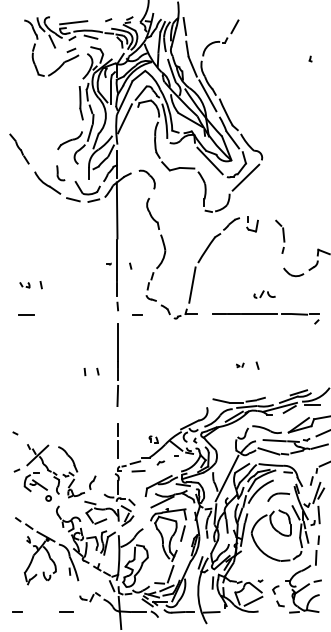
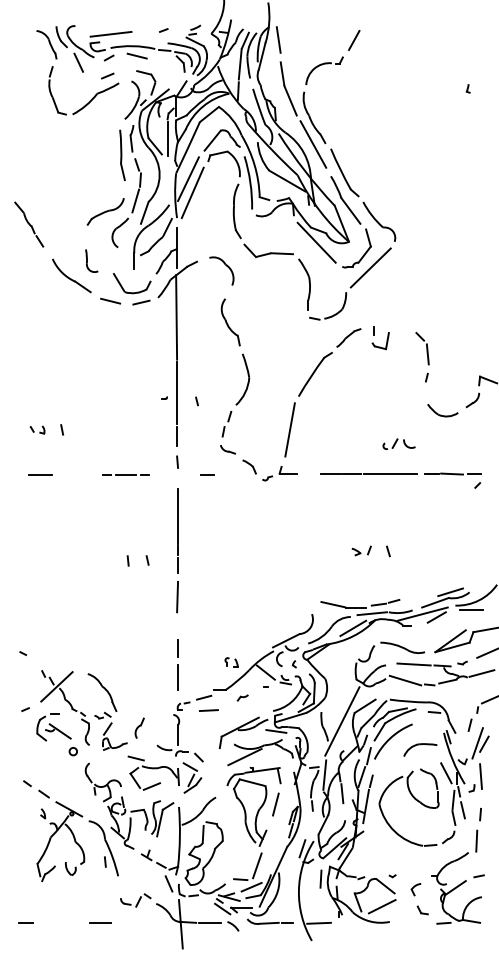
line: (127, 127) -> (192, 192), added
line: (83, 314) -> (125, 474), added
part: (239, 365) -> (361, 551), size x1.67

